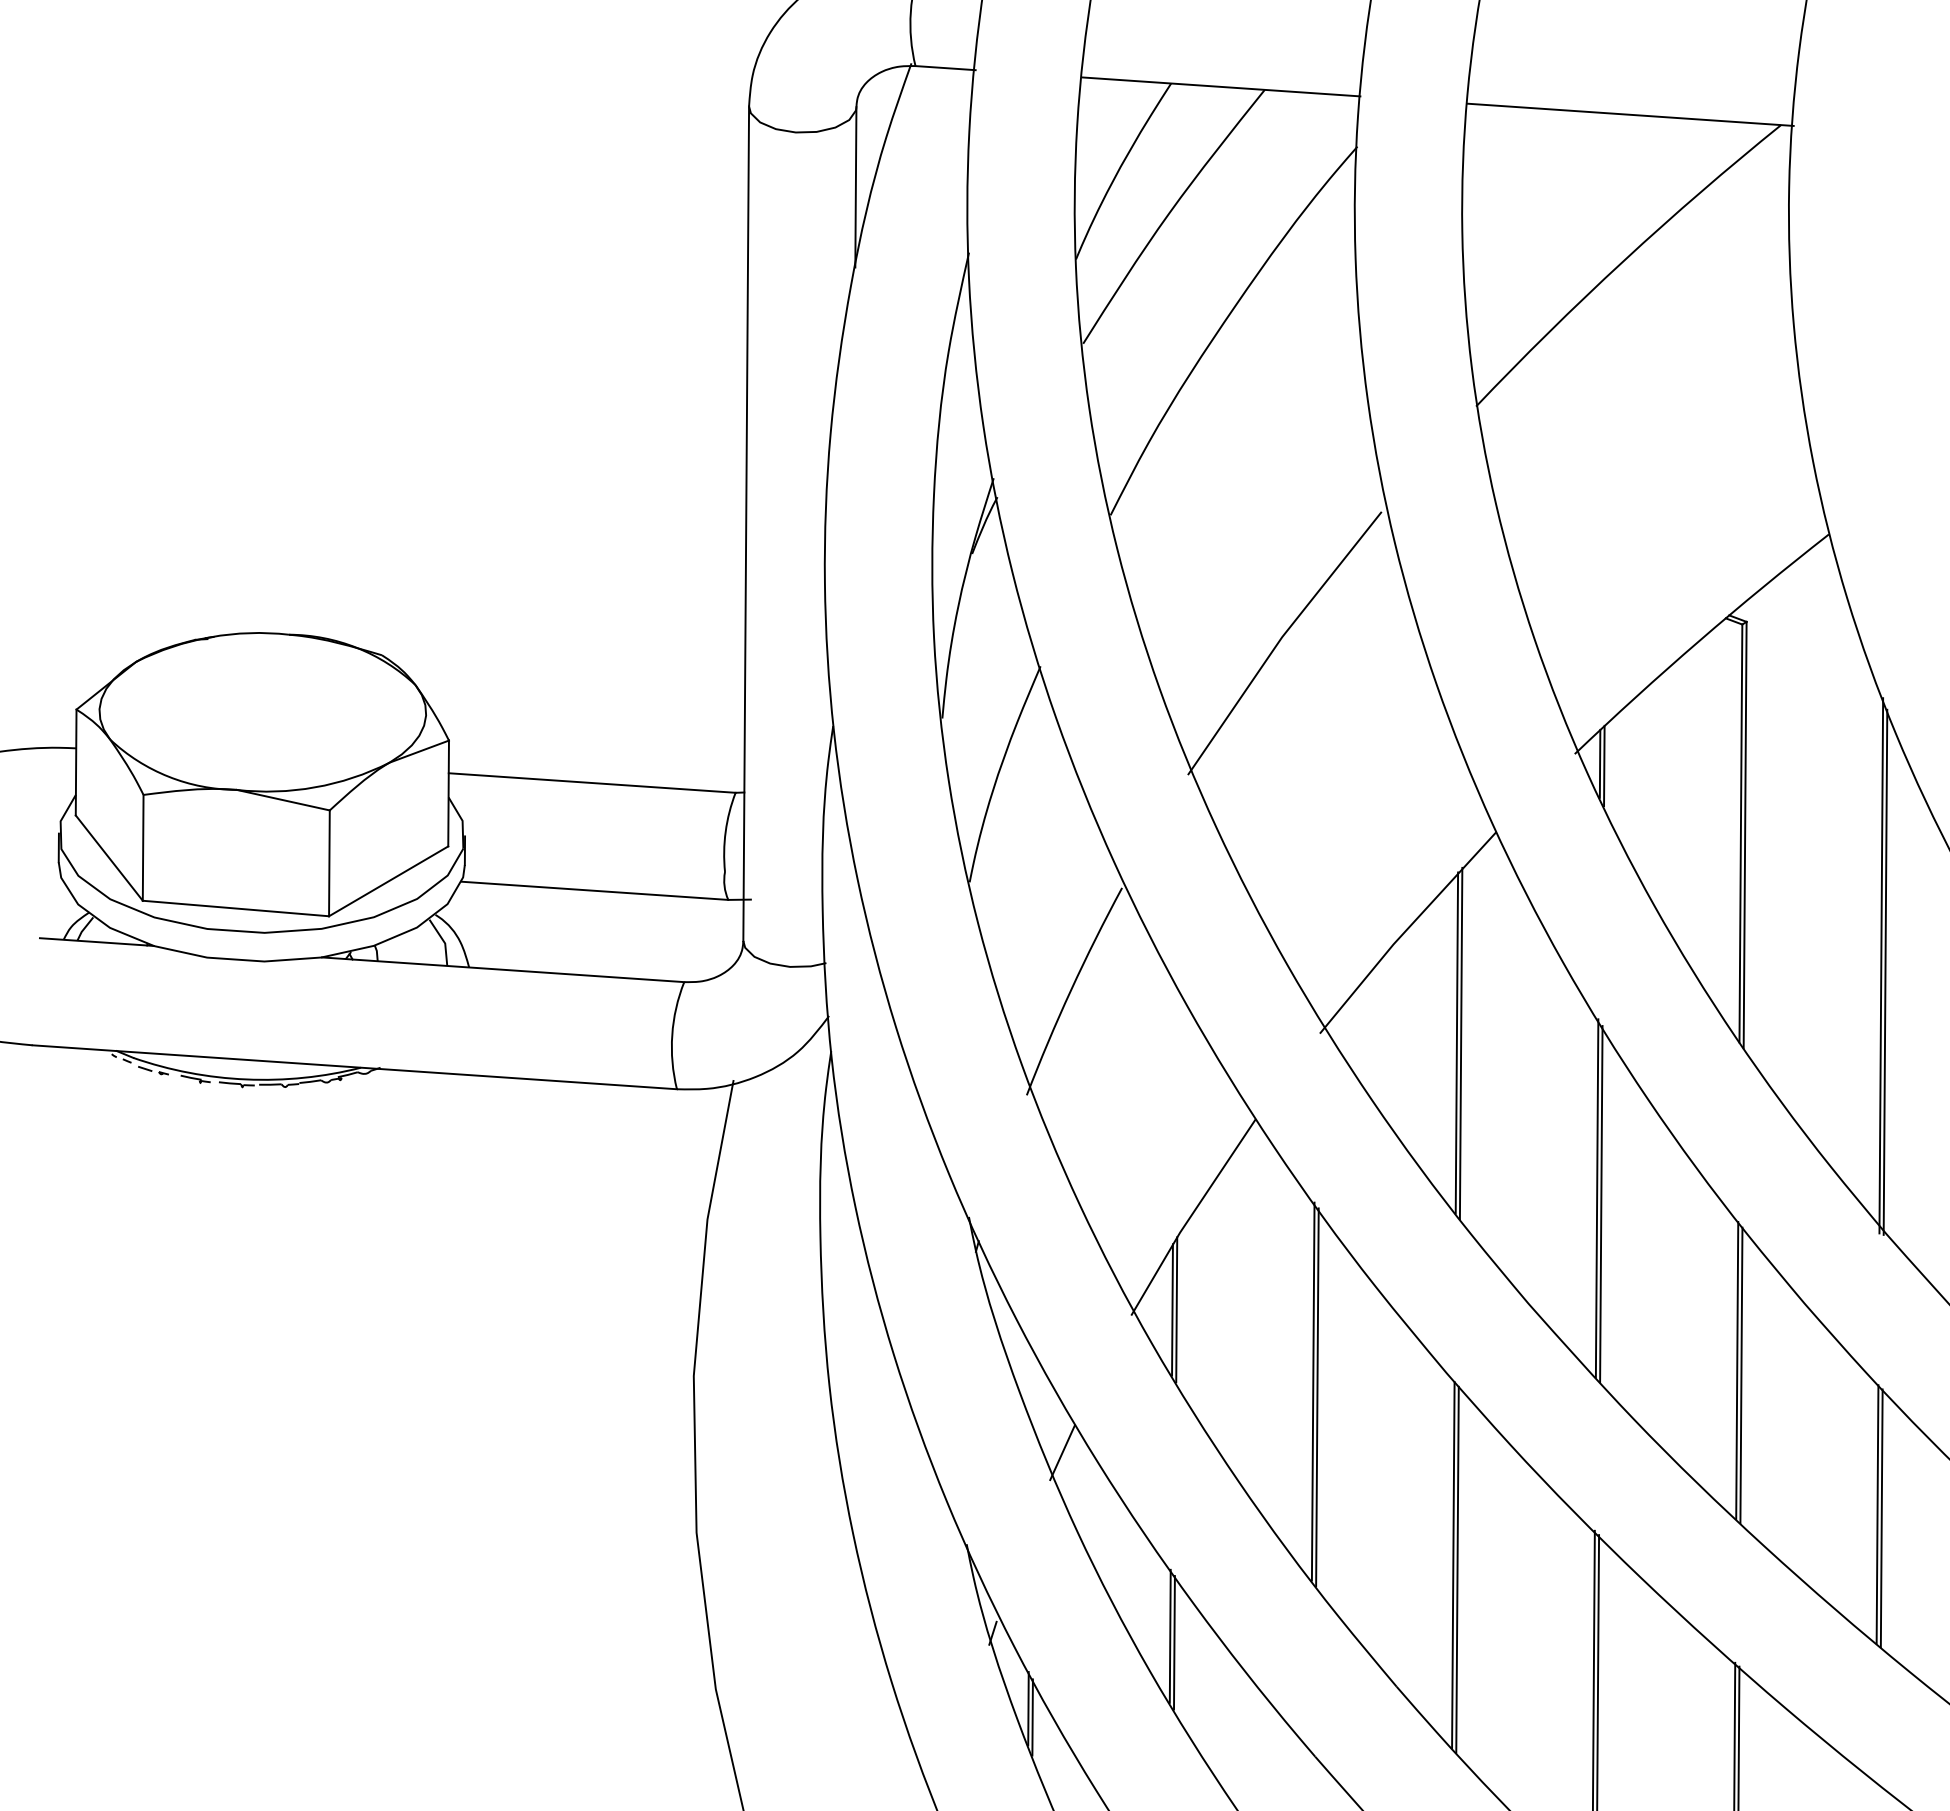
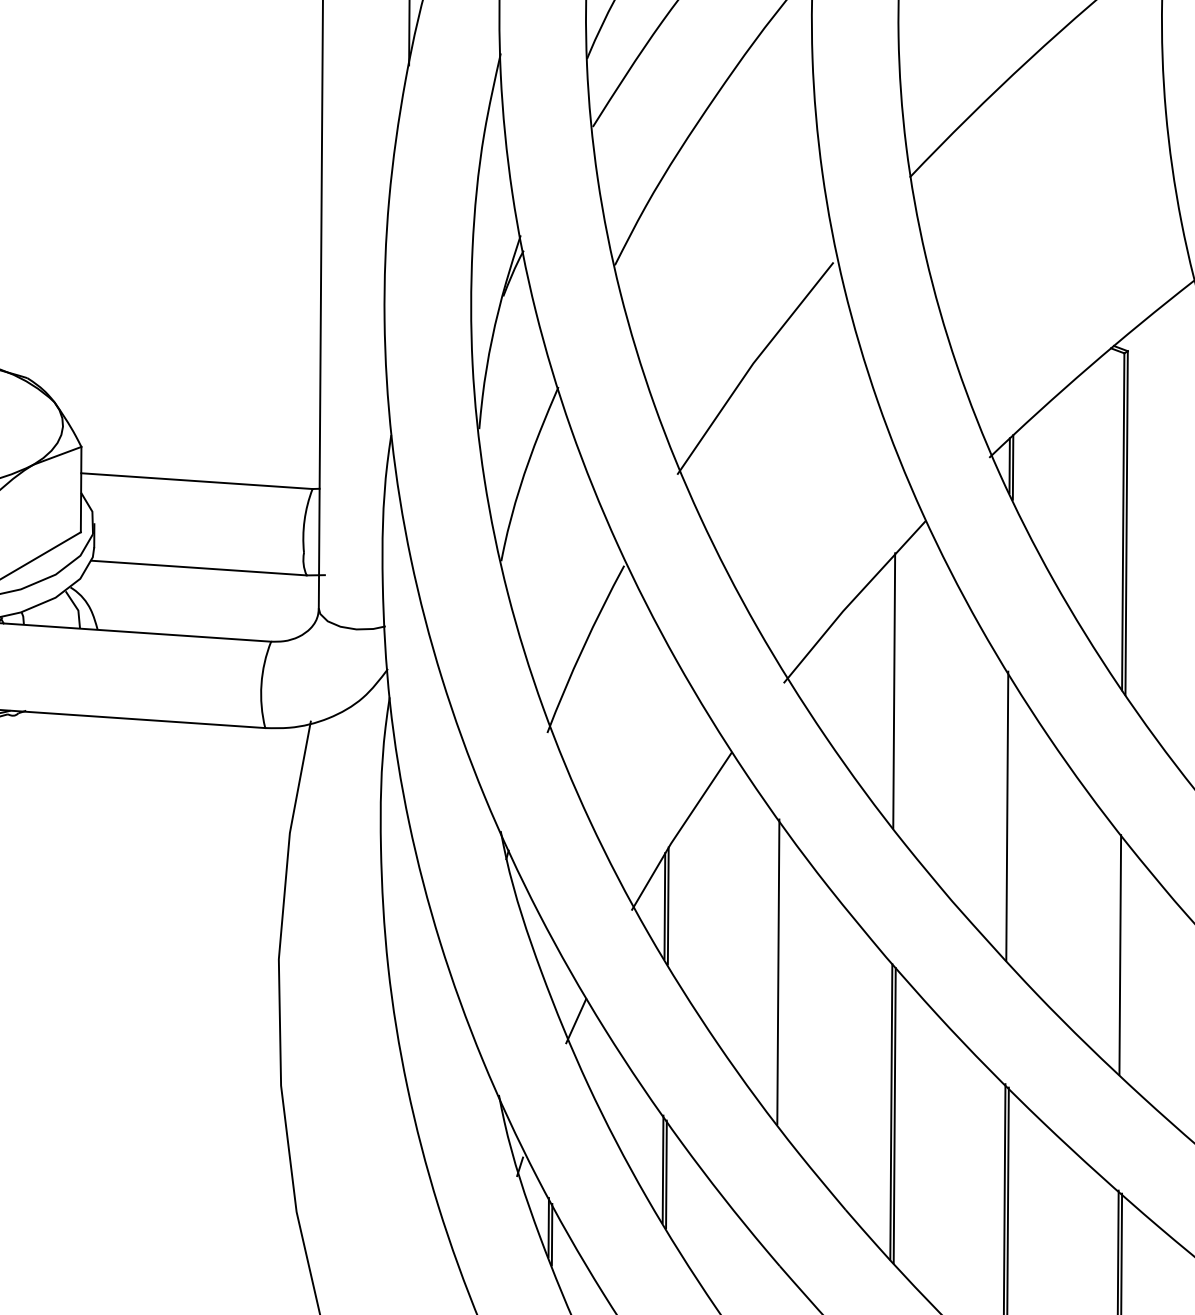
line: (1460, 1043) -> (897, 691), removed
line: (1601, 1204) -> (1010, 821), removed
line: (1741, 1374) -> (1123, 958), removed
line: (1317, 1397) -> (781, 976), removed

